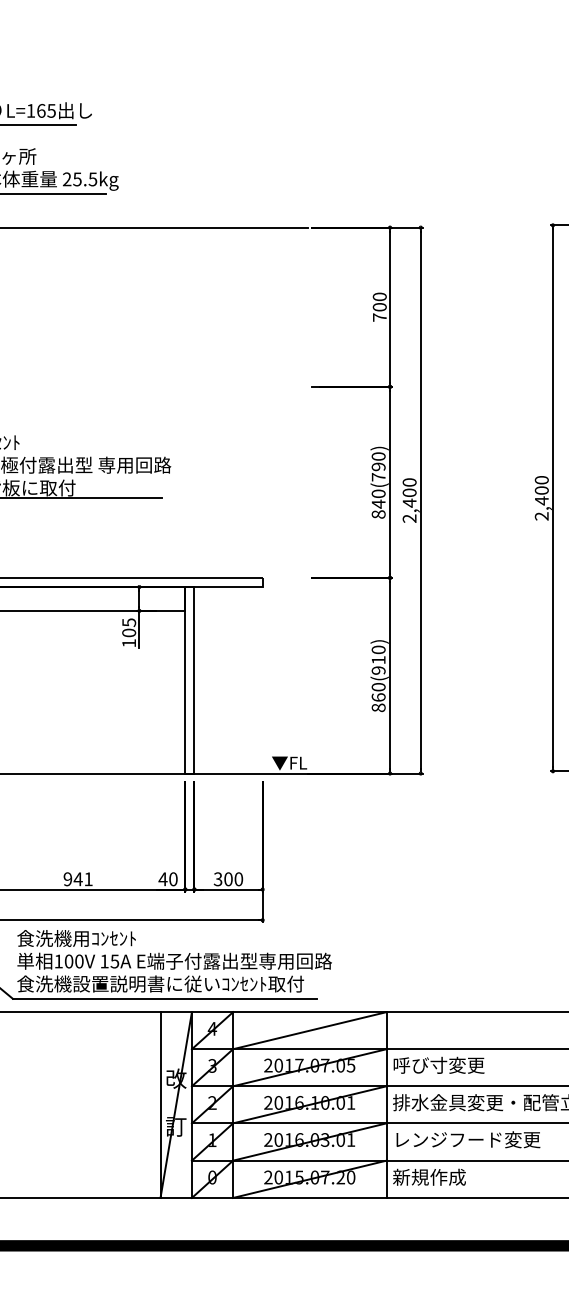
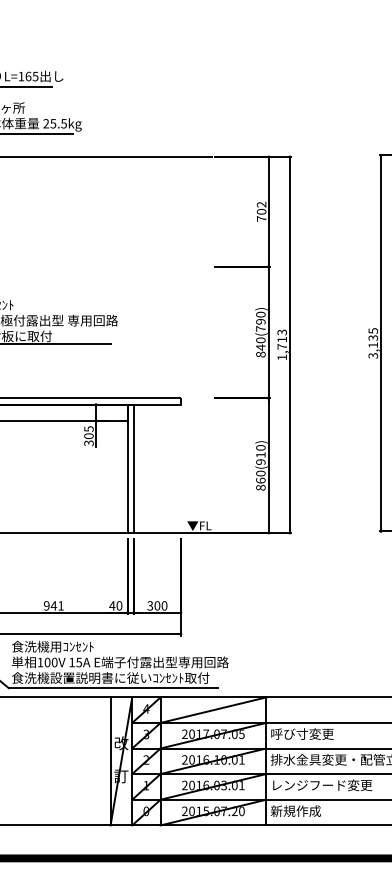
text: (379, 296) -> (261, 204), 700 -> 702
text: (542, 498) -> (373, 343), 2,400 -> 3,135
text: (408, 499) -> (281, 344), 2,400 -> 1,713
text: (128, 643) -> (88, 443), 105 -> 305

